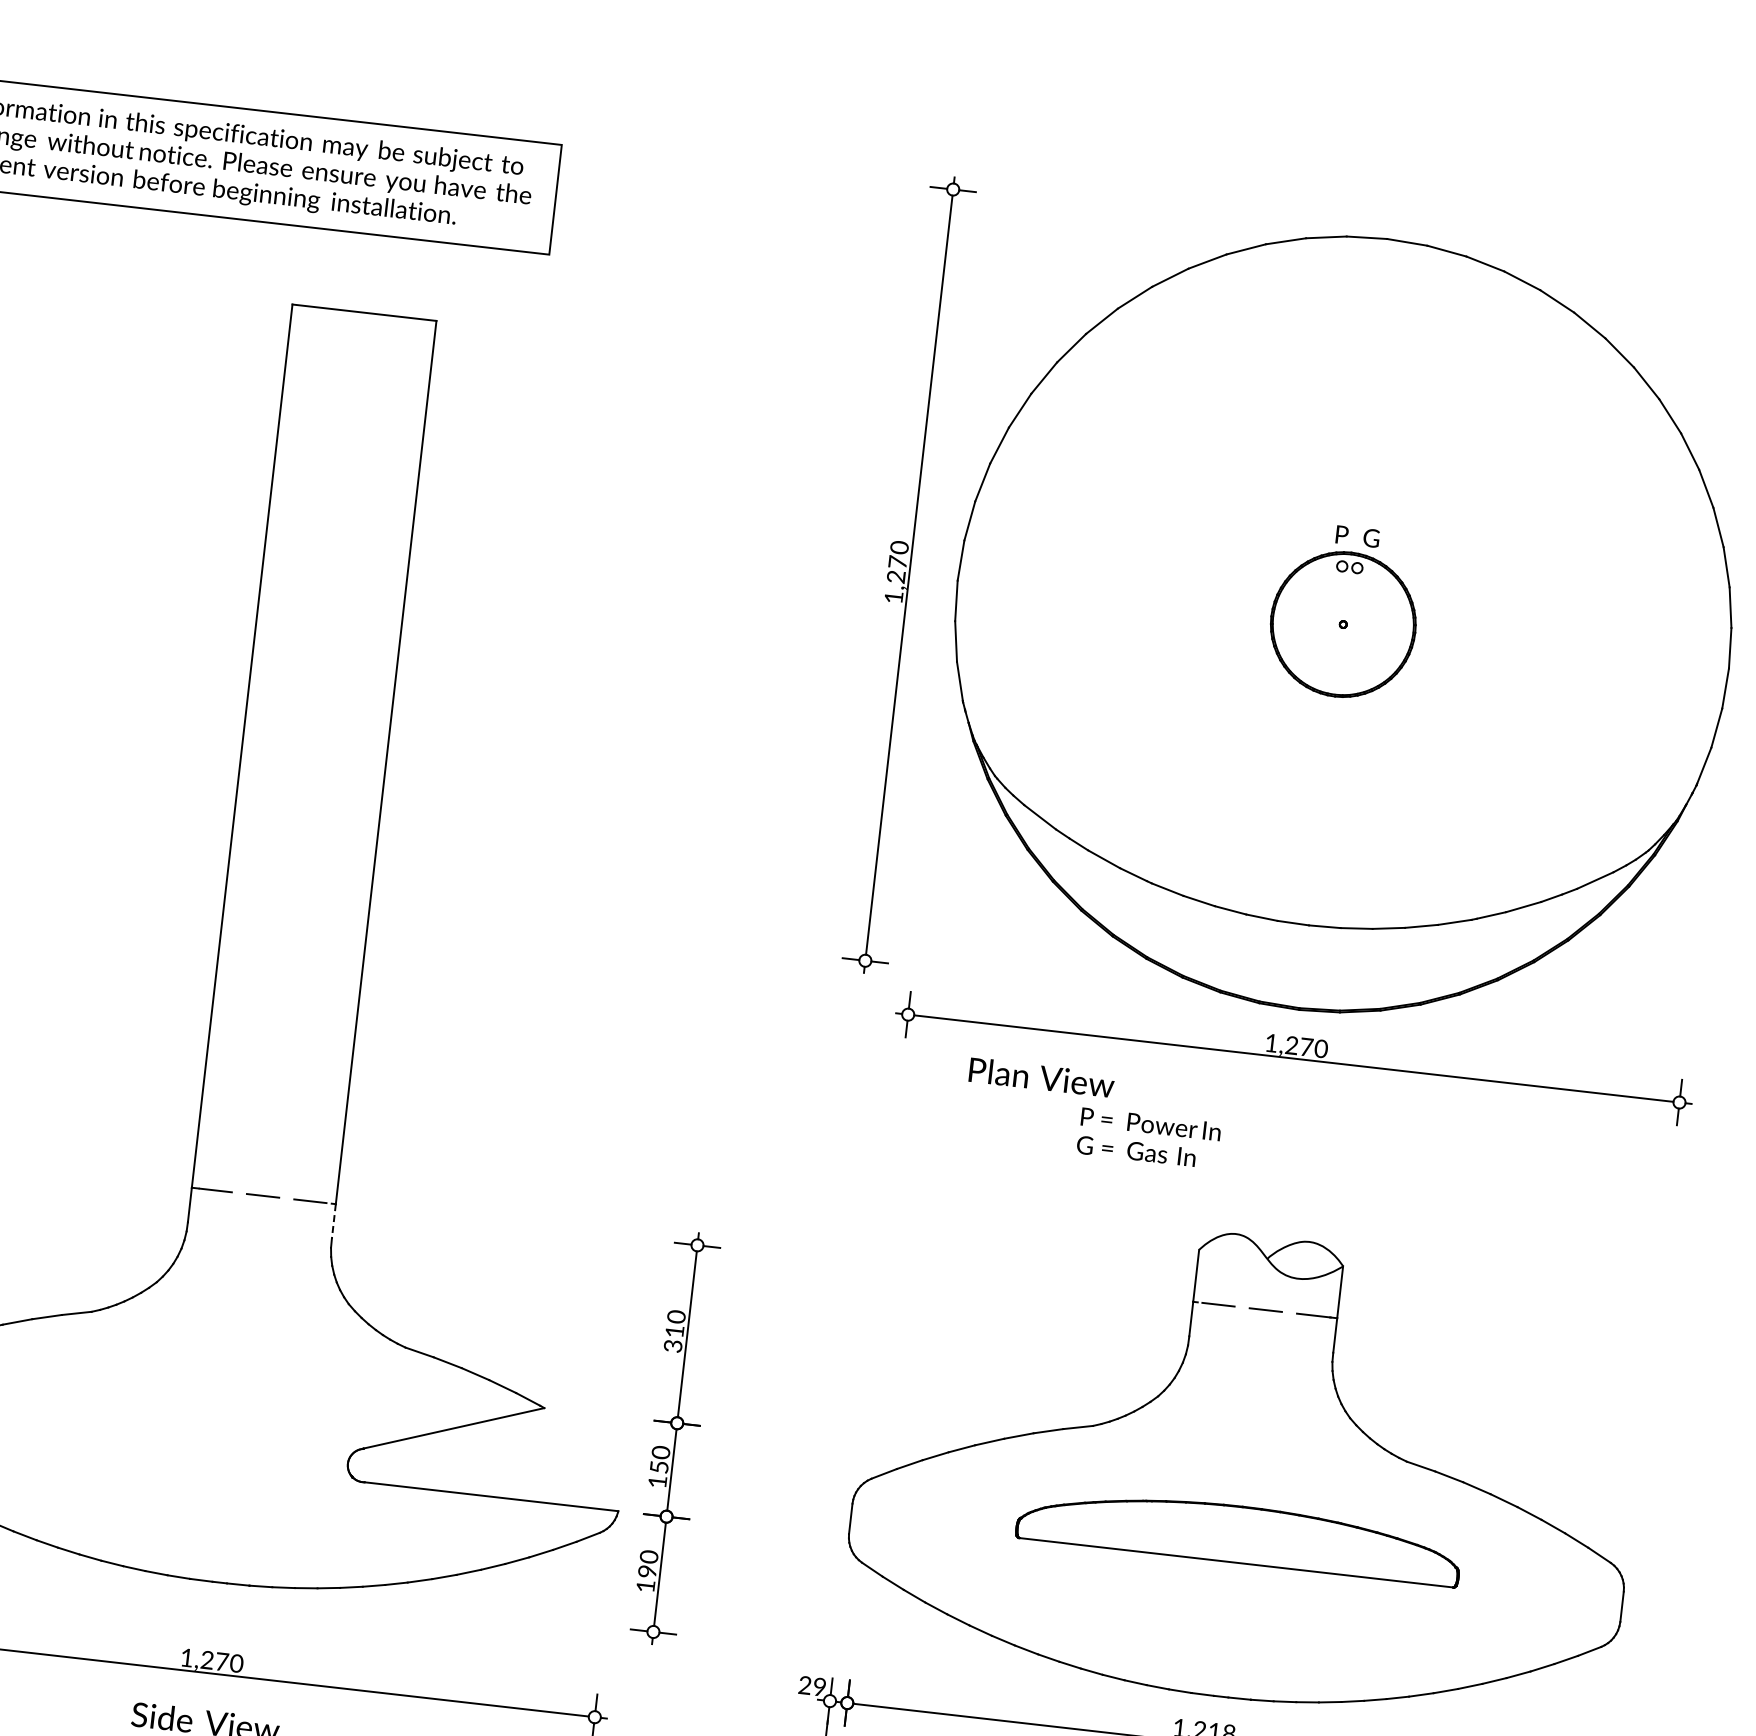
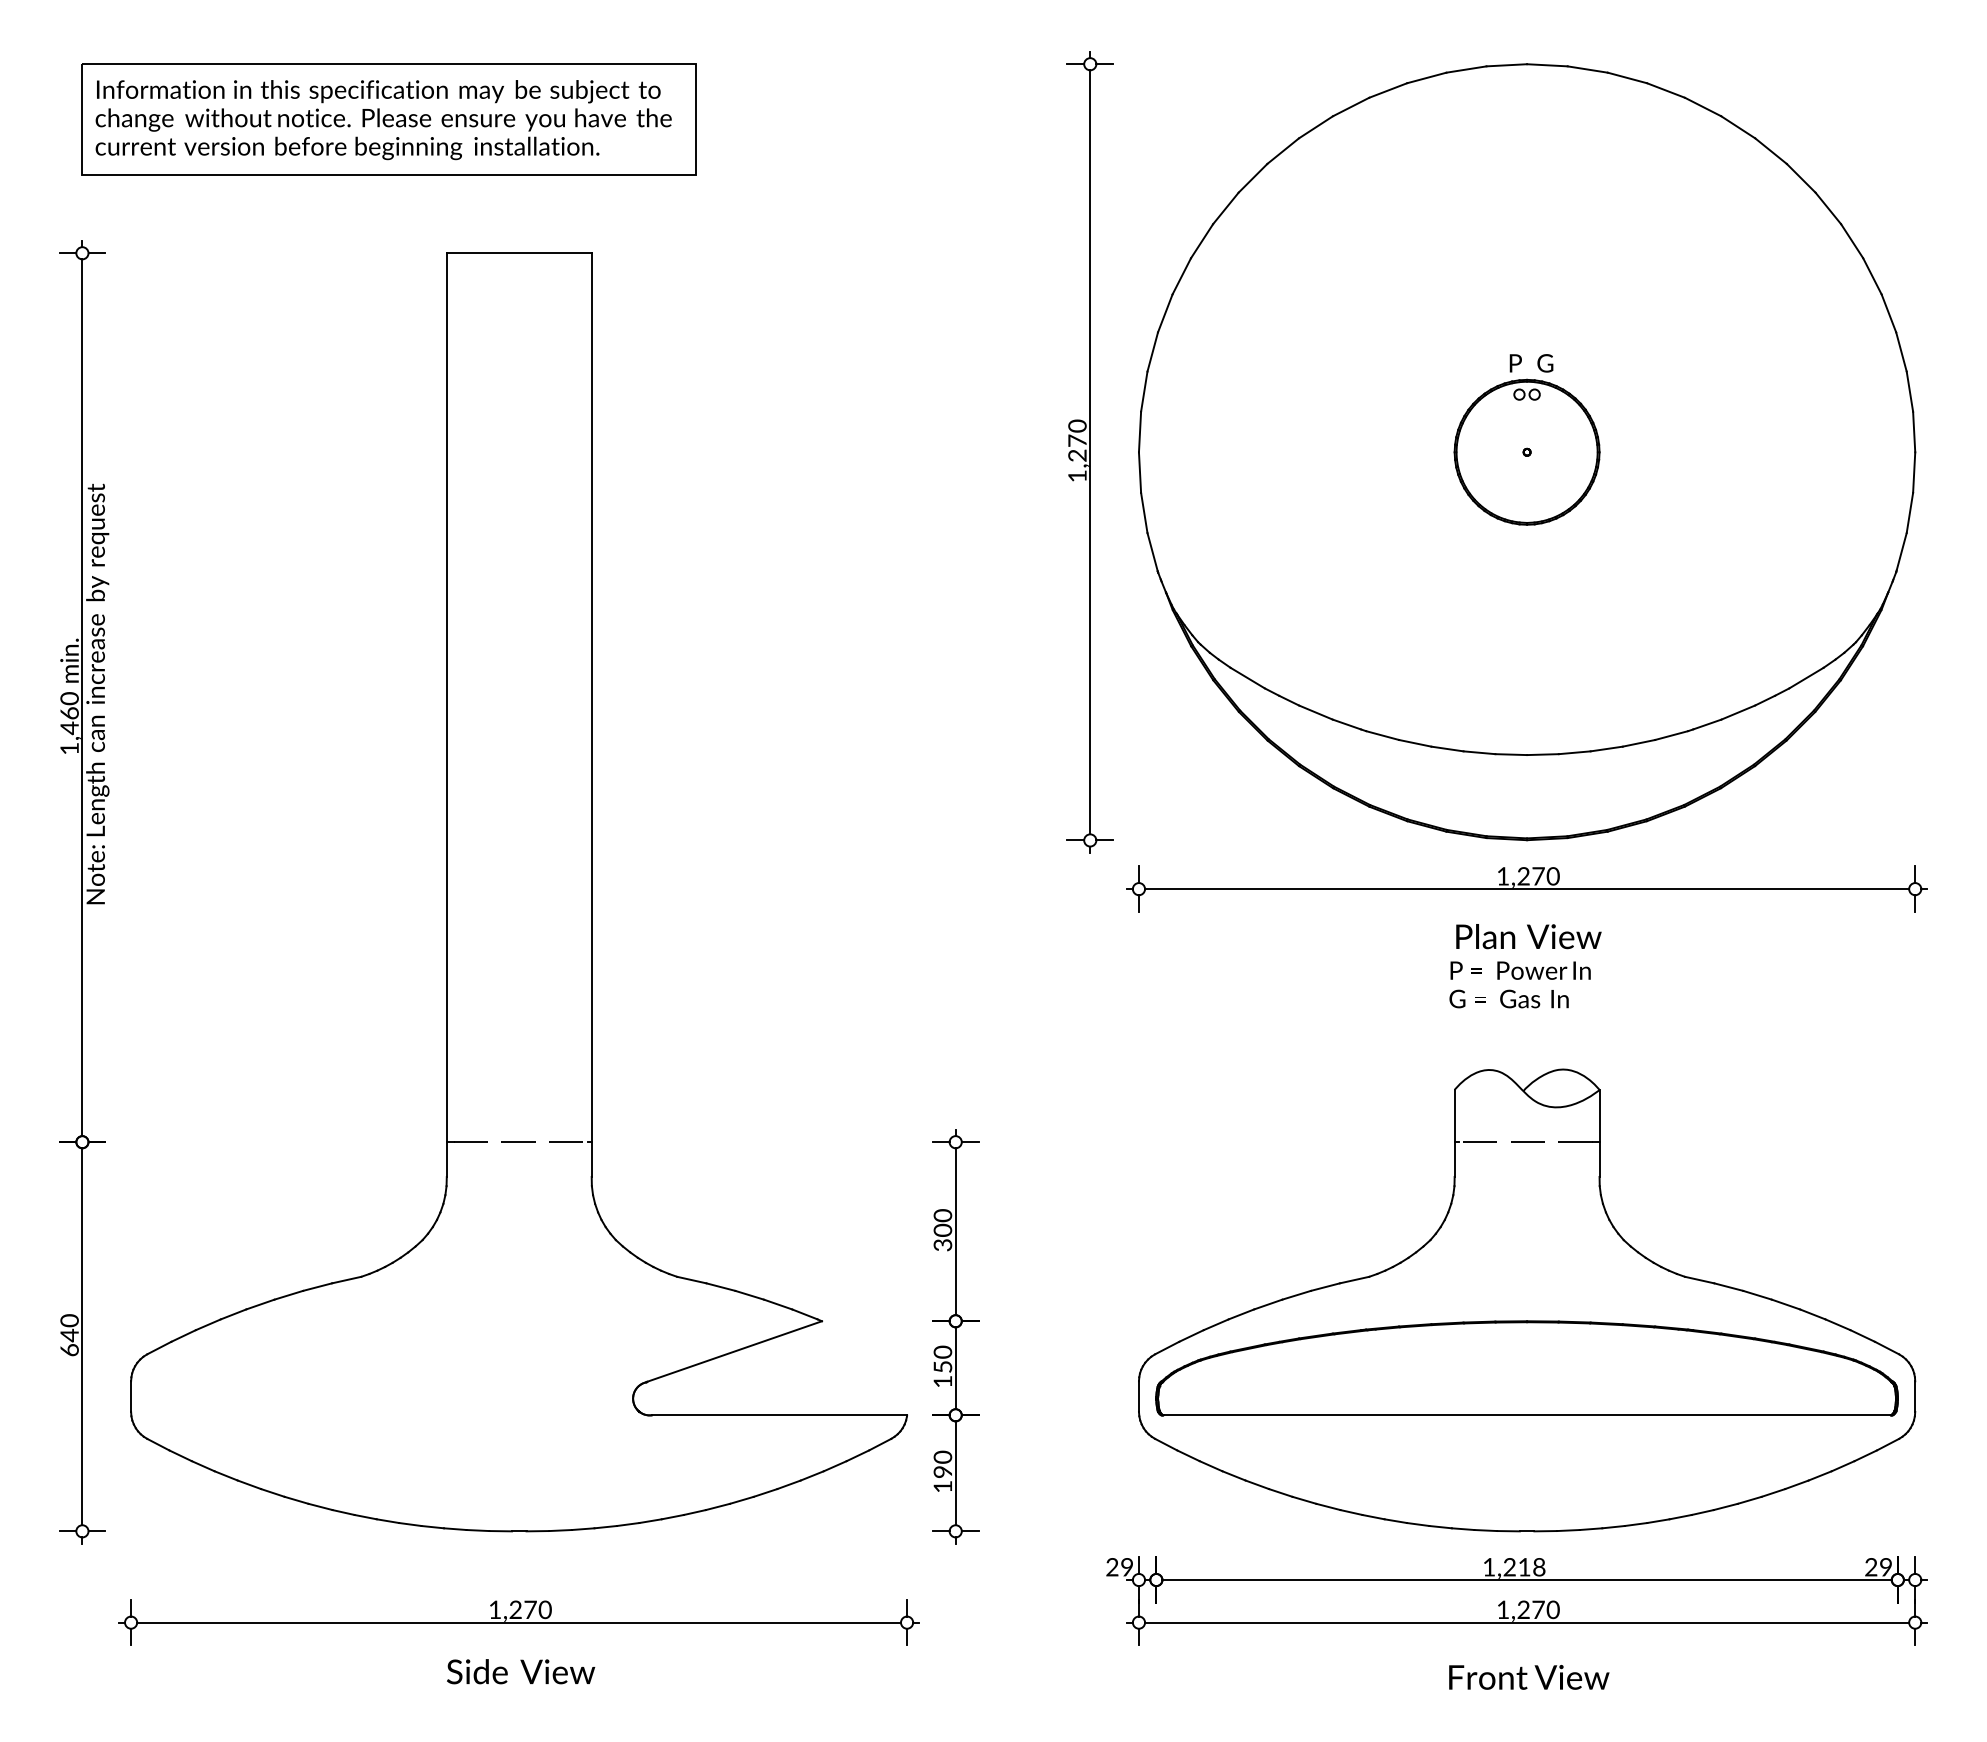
text: (1041, 1077) -> (1528, 936), moved
text: (1148, 1137) -> (1519, 984), moved
line: (333, 1222) -> (591, 1160), dashed -> solid
text: (674, 1330) -> (942, 1229), 310 -> 300
part: (1239, 1534) -> (1526, 1368), size x1.67

